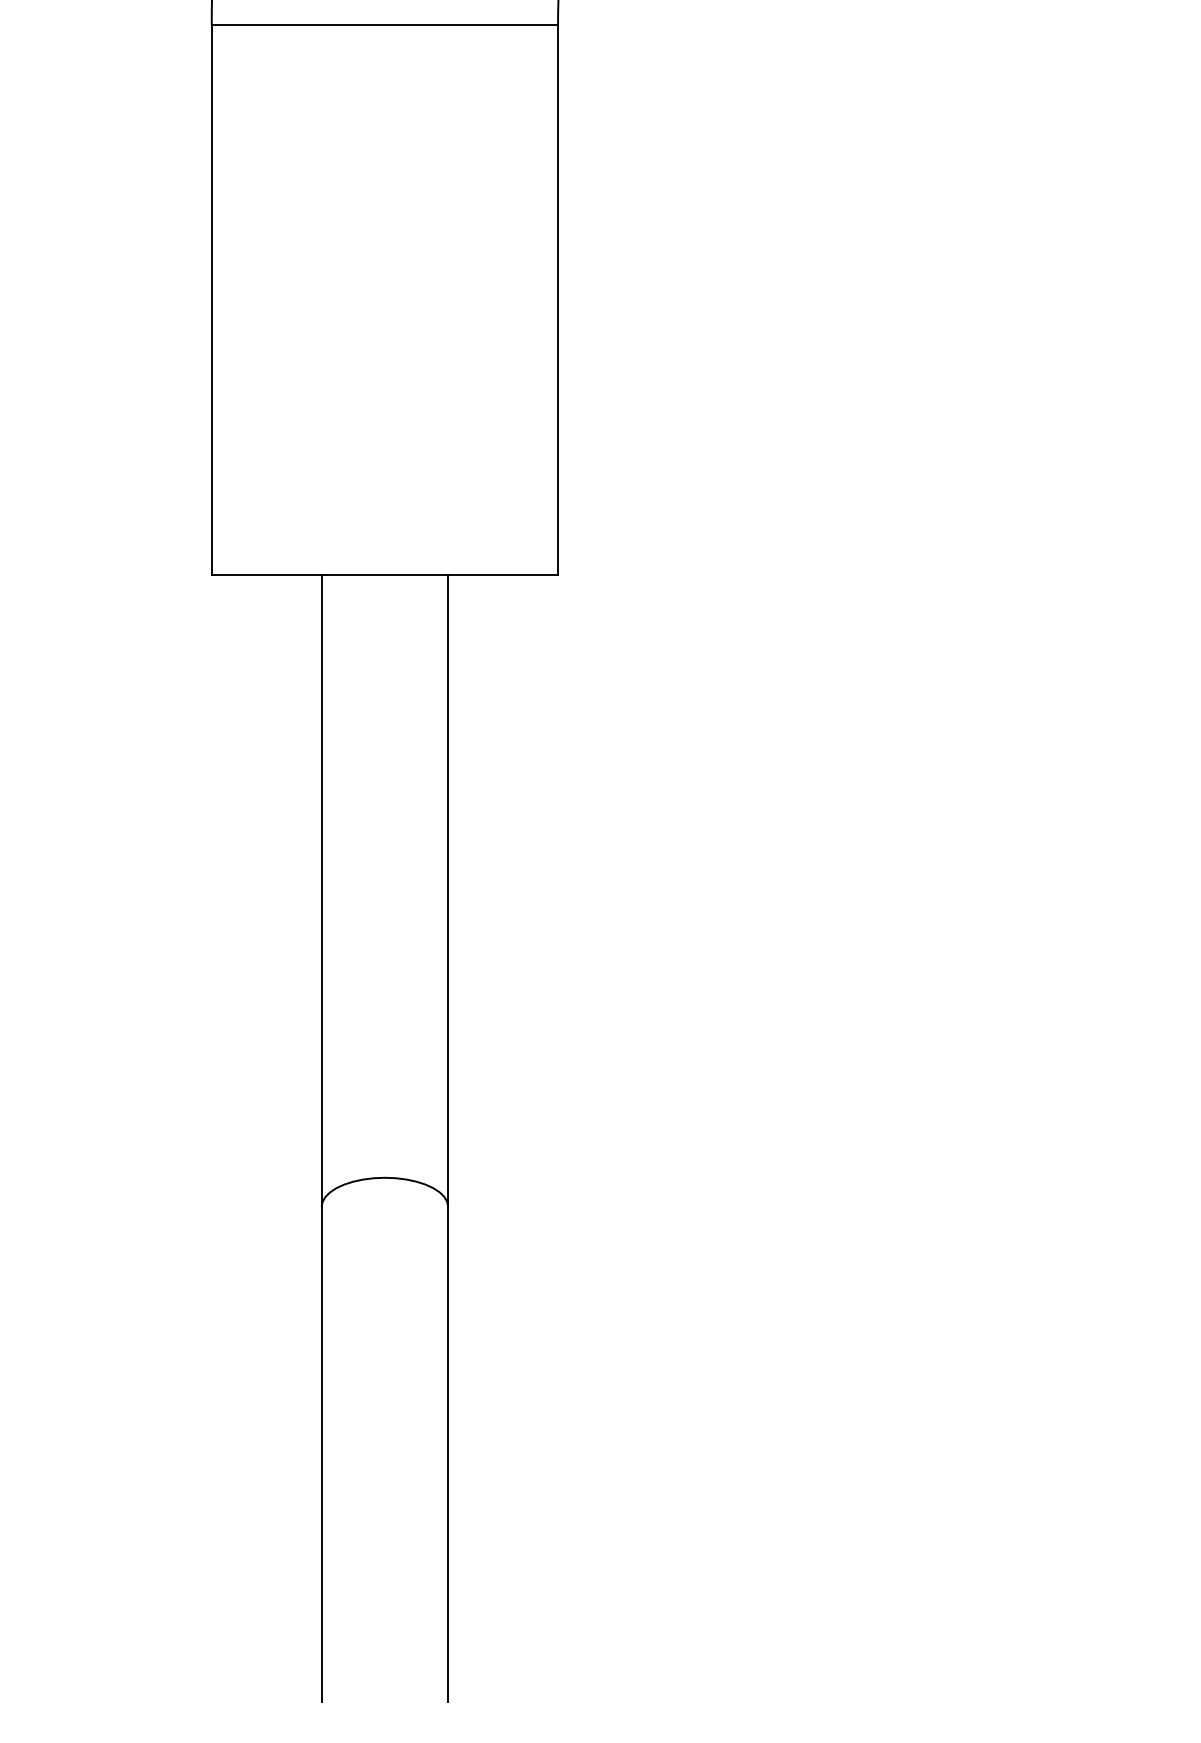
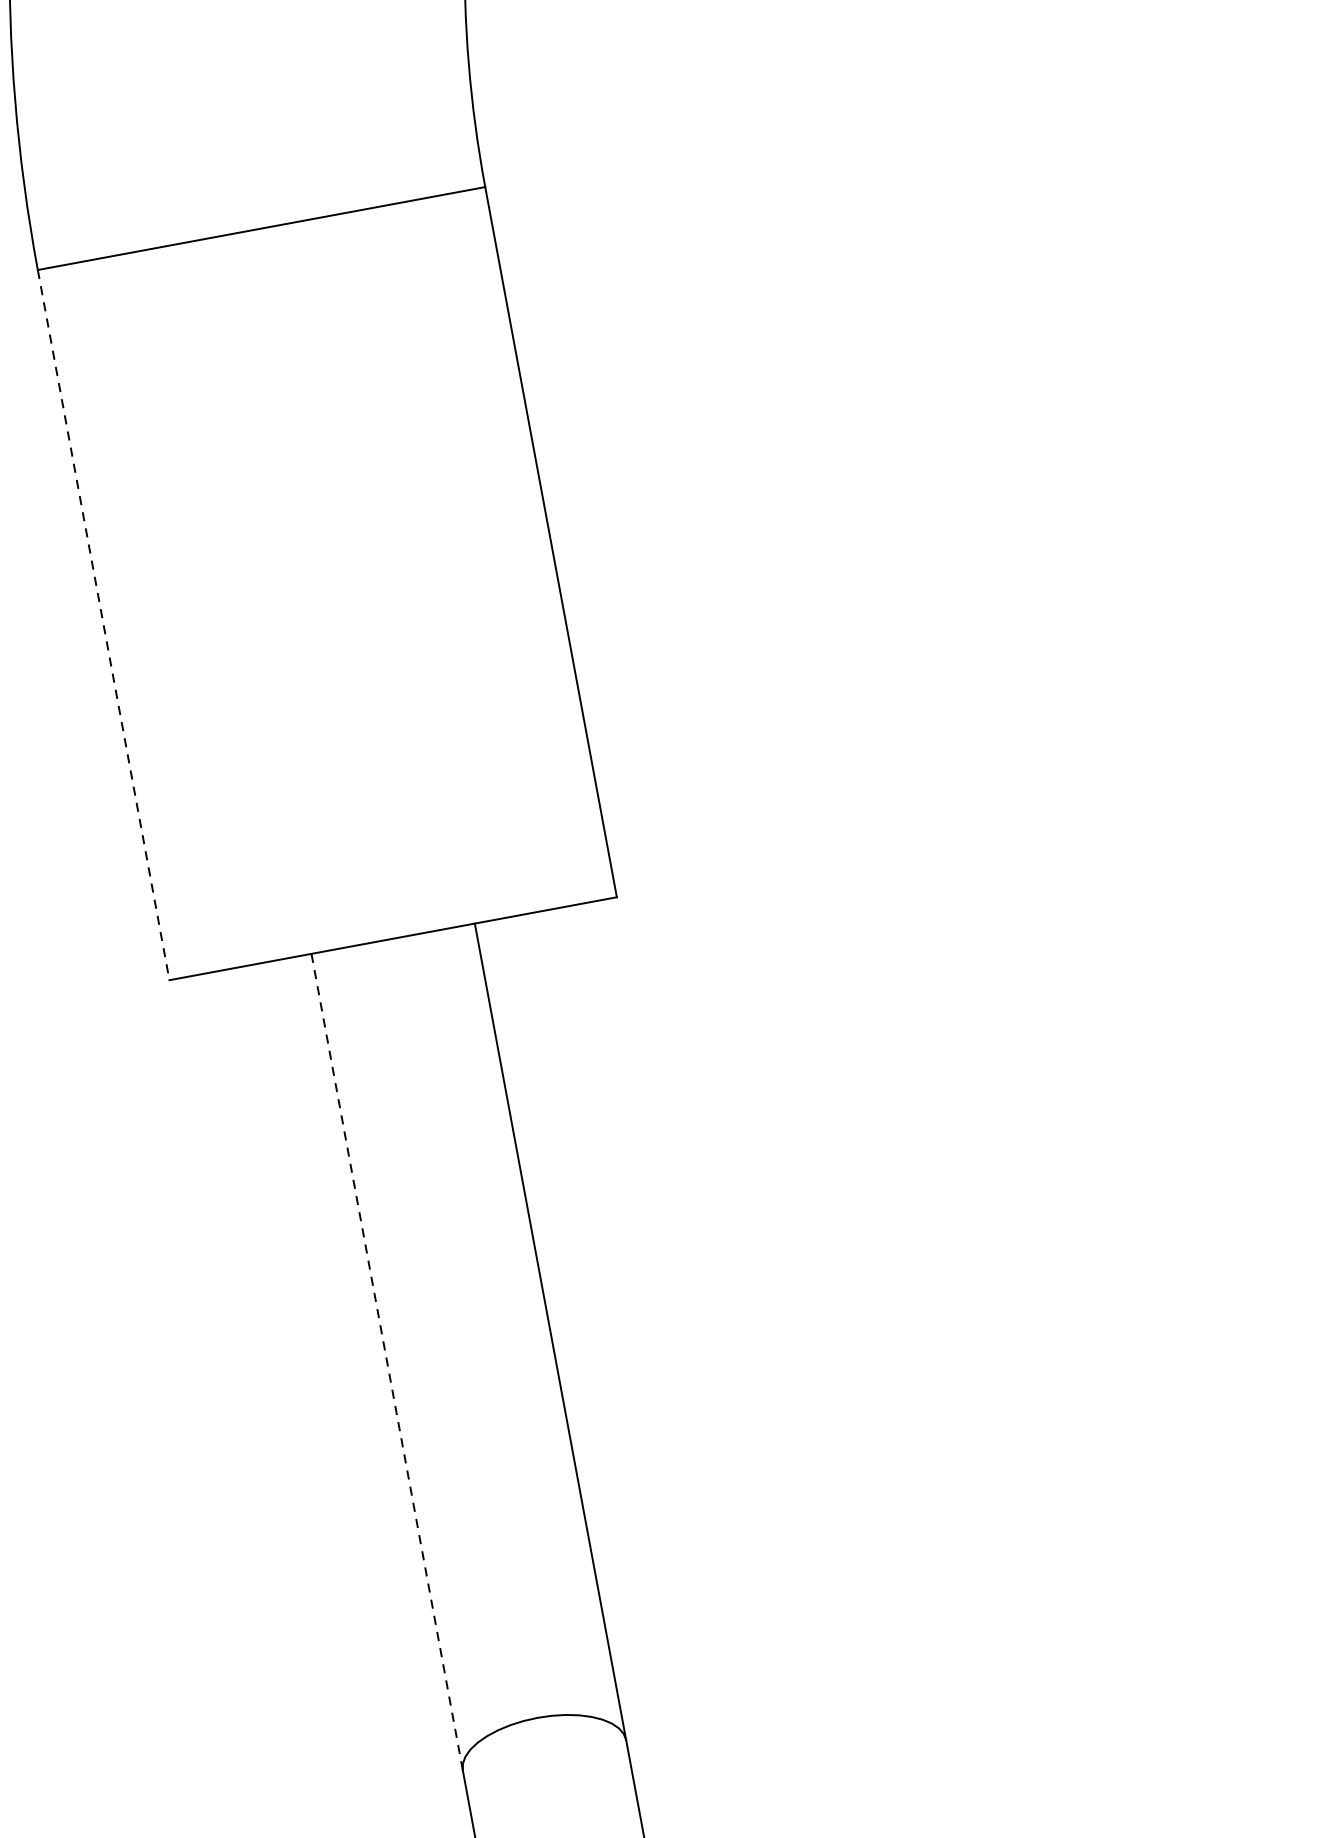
line: (211, 299) -> (103, 624), solid -> dashed
line: (321, 891) -> (387, 1363), solid -> dashed

